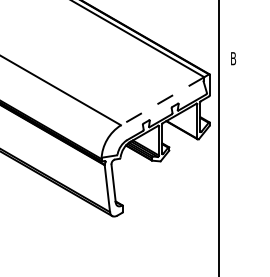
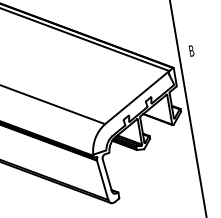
line: (162, 101) -> (137, 97), dashed -> solid

